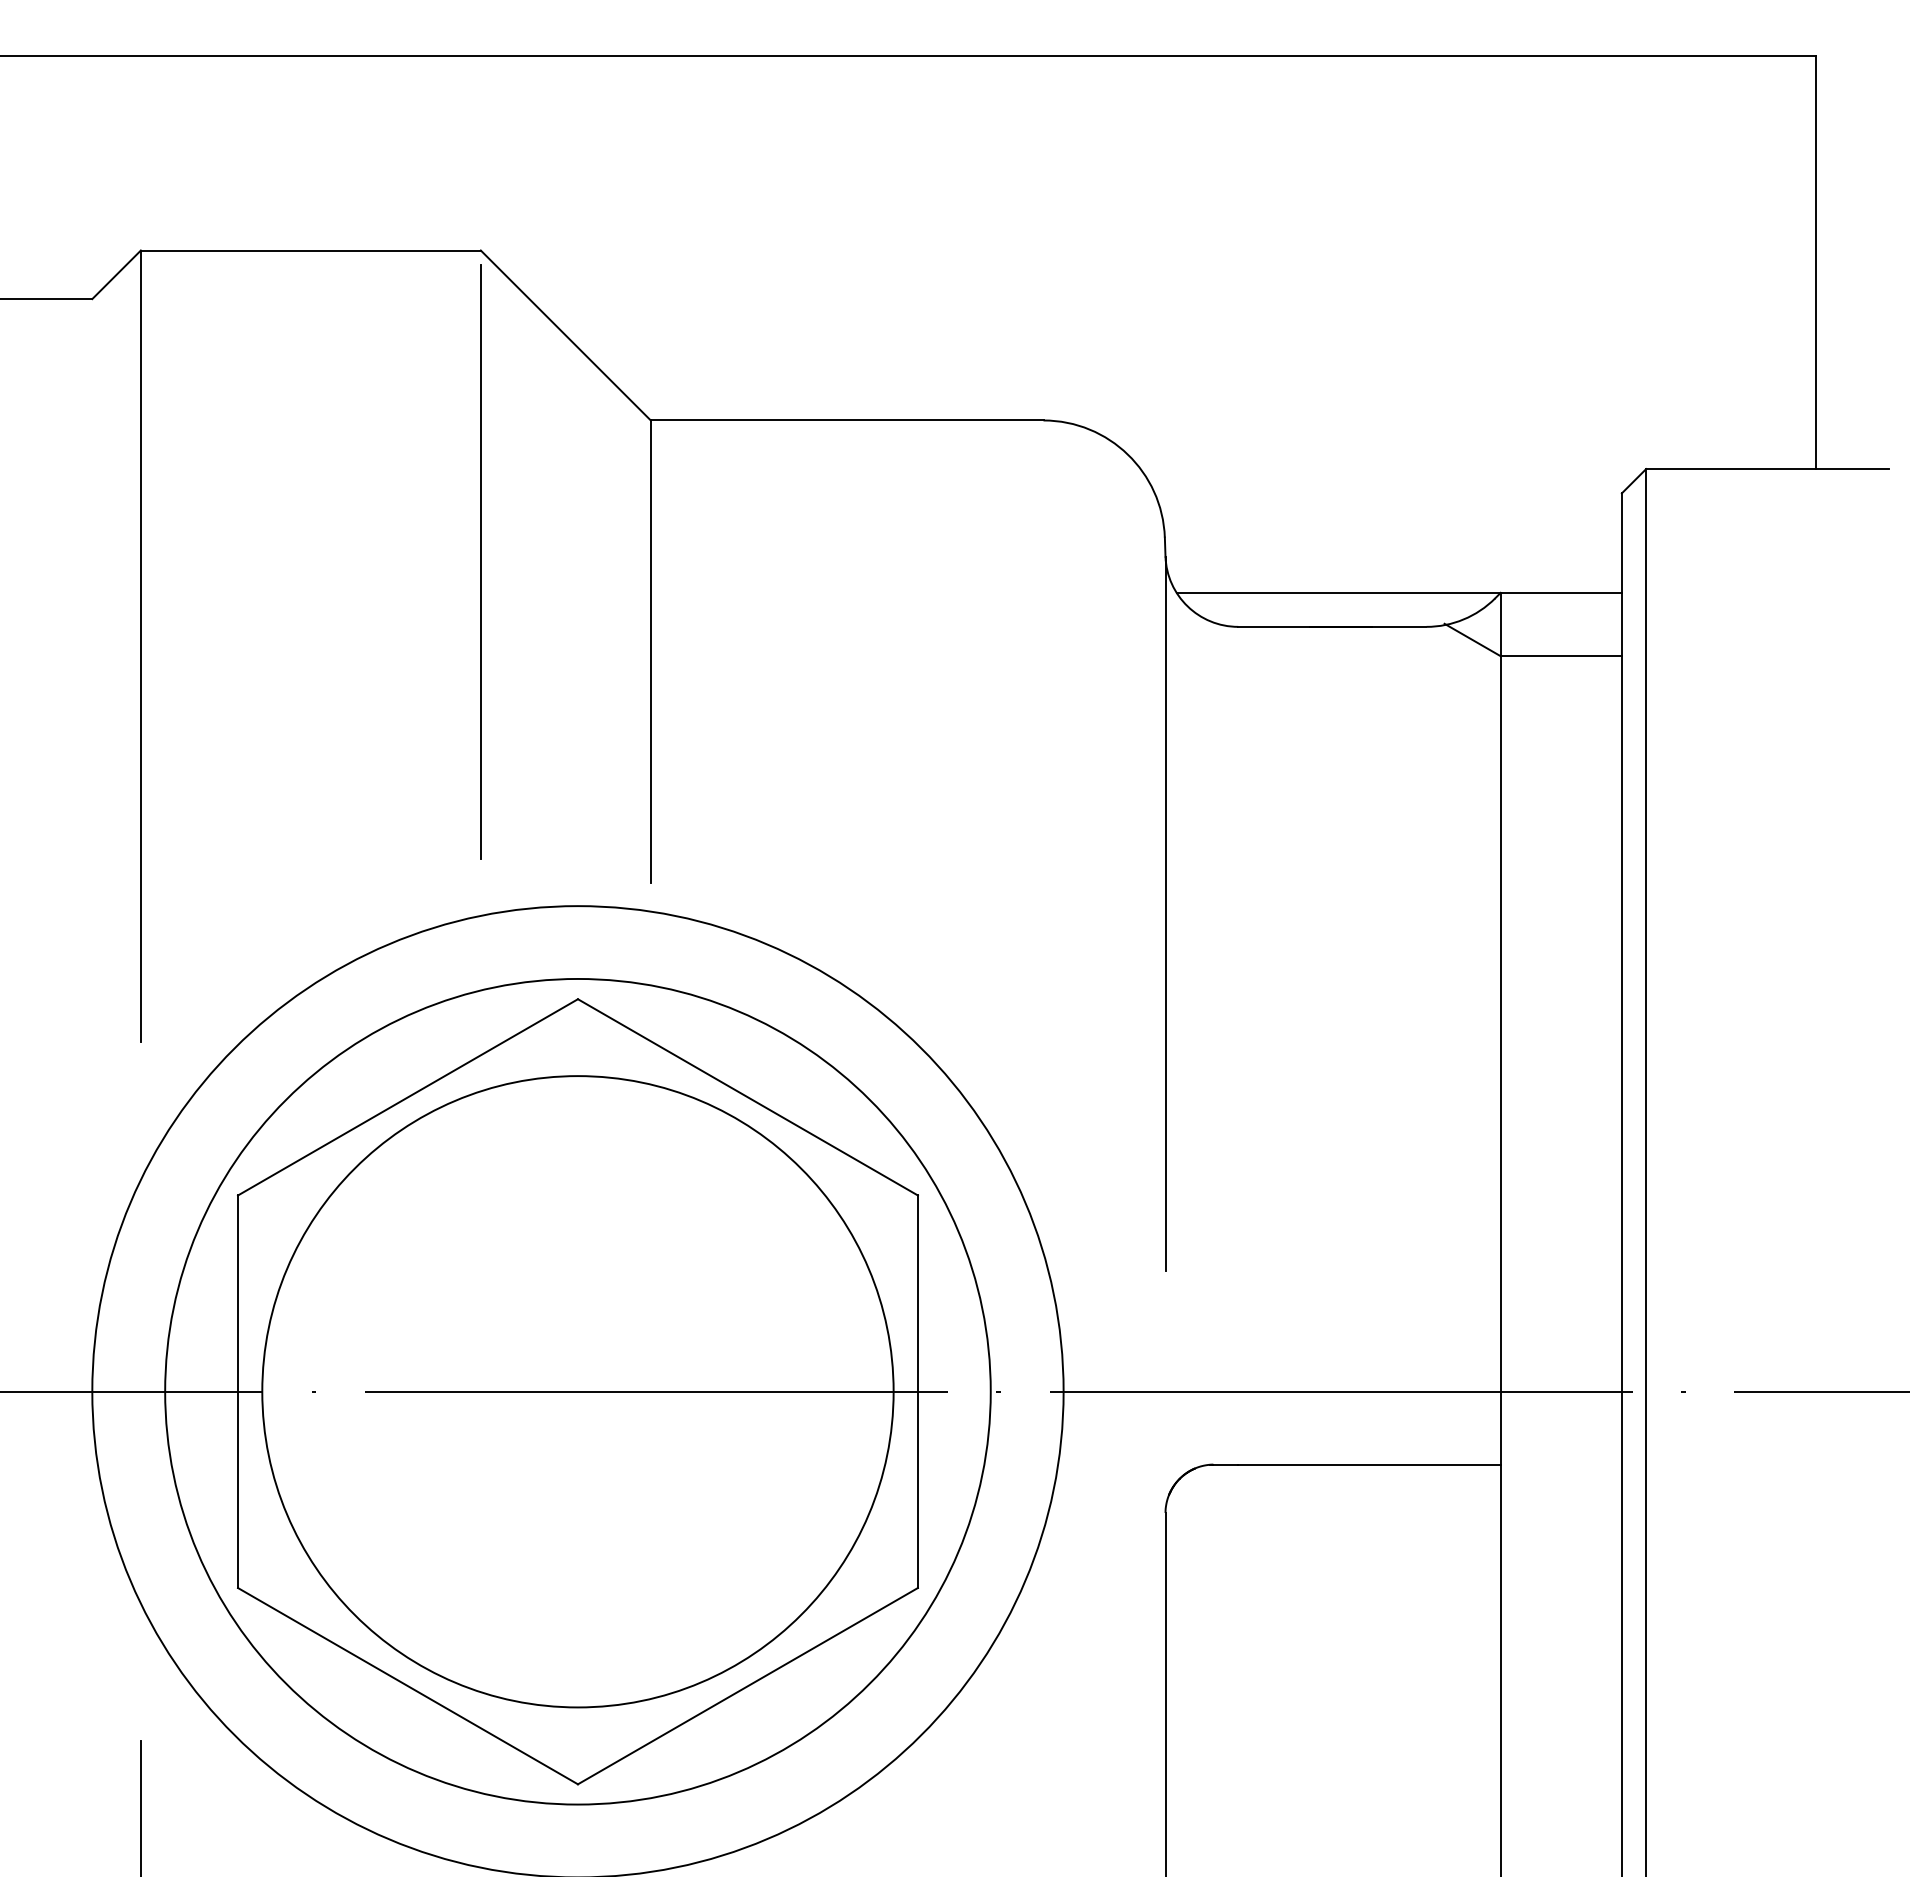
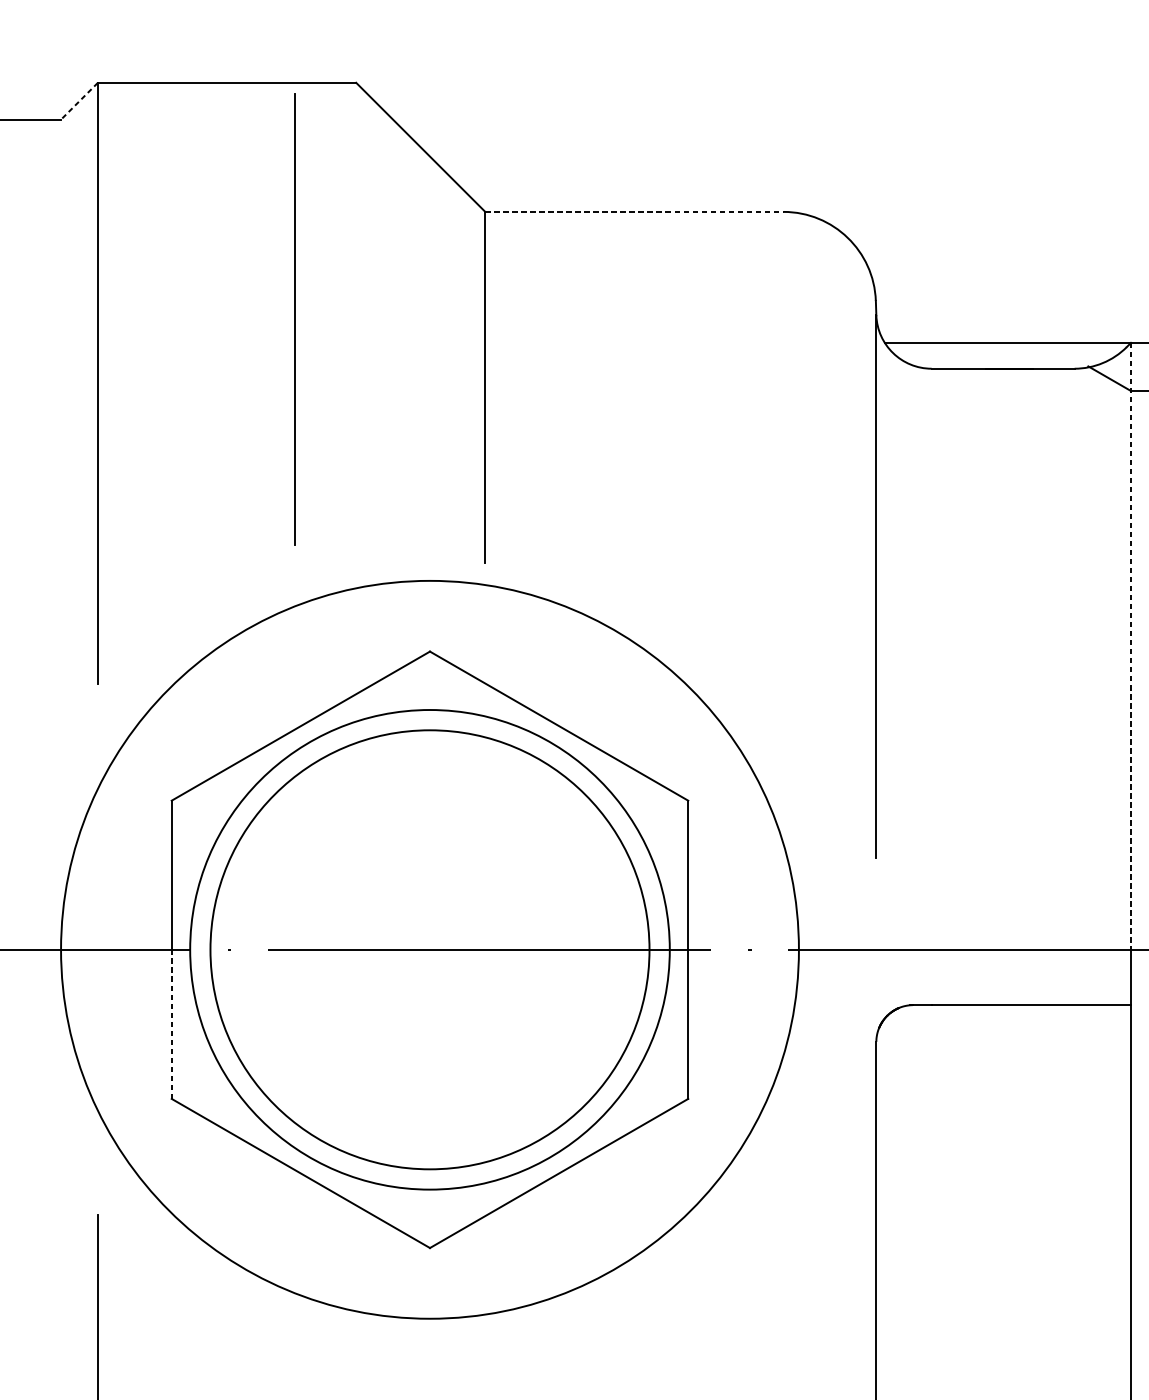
line: (116, 275) -> (79, 101), solid -> dashed
line: (847, 420) -> (634, 211), solid -> dashed
line: (480, 561) -> (295, 319), moved
line: (1500, 992) -> (1130, 646), solid -> dashed
circle: (577, 1391) -> (429, 949), size x0.7
line: (238, 1489) -> (172, 1024), solid -> dashed

